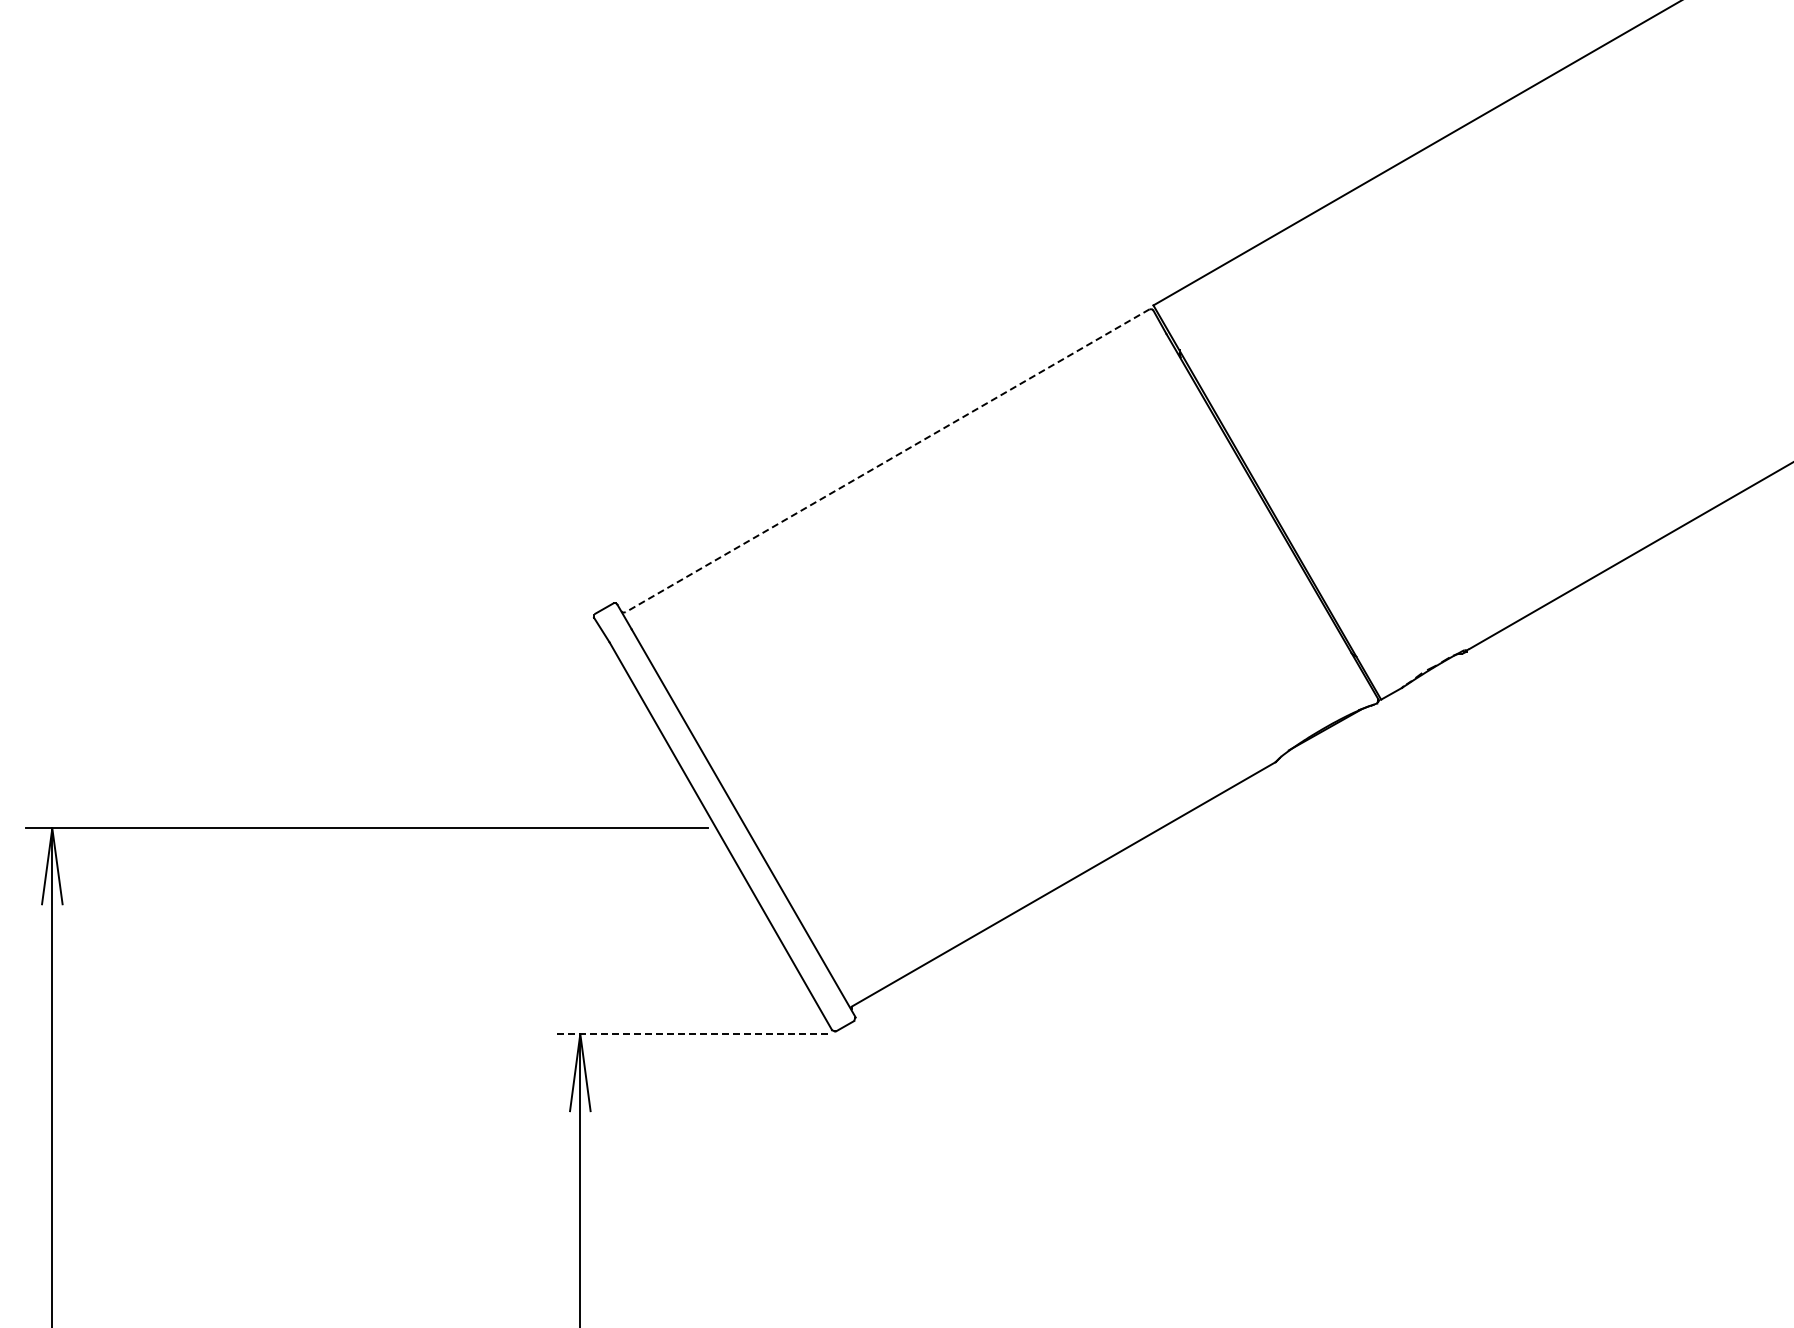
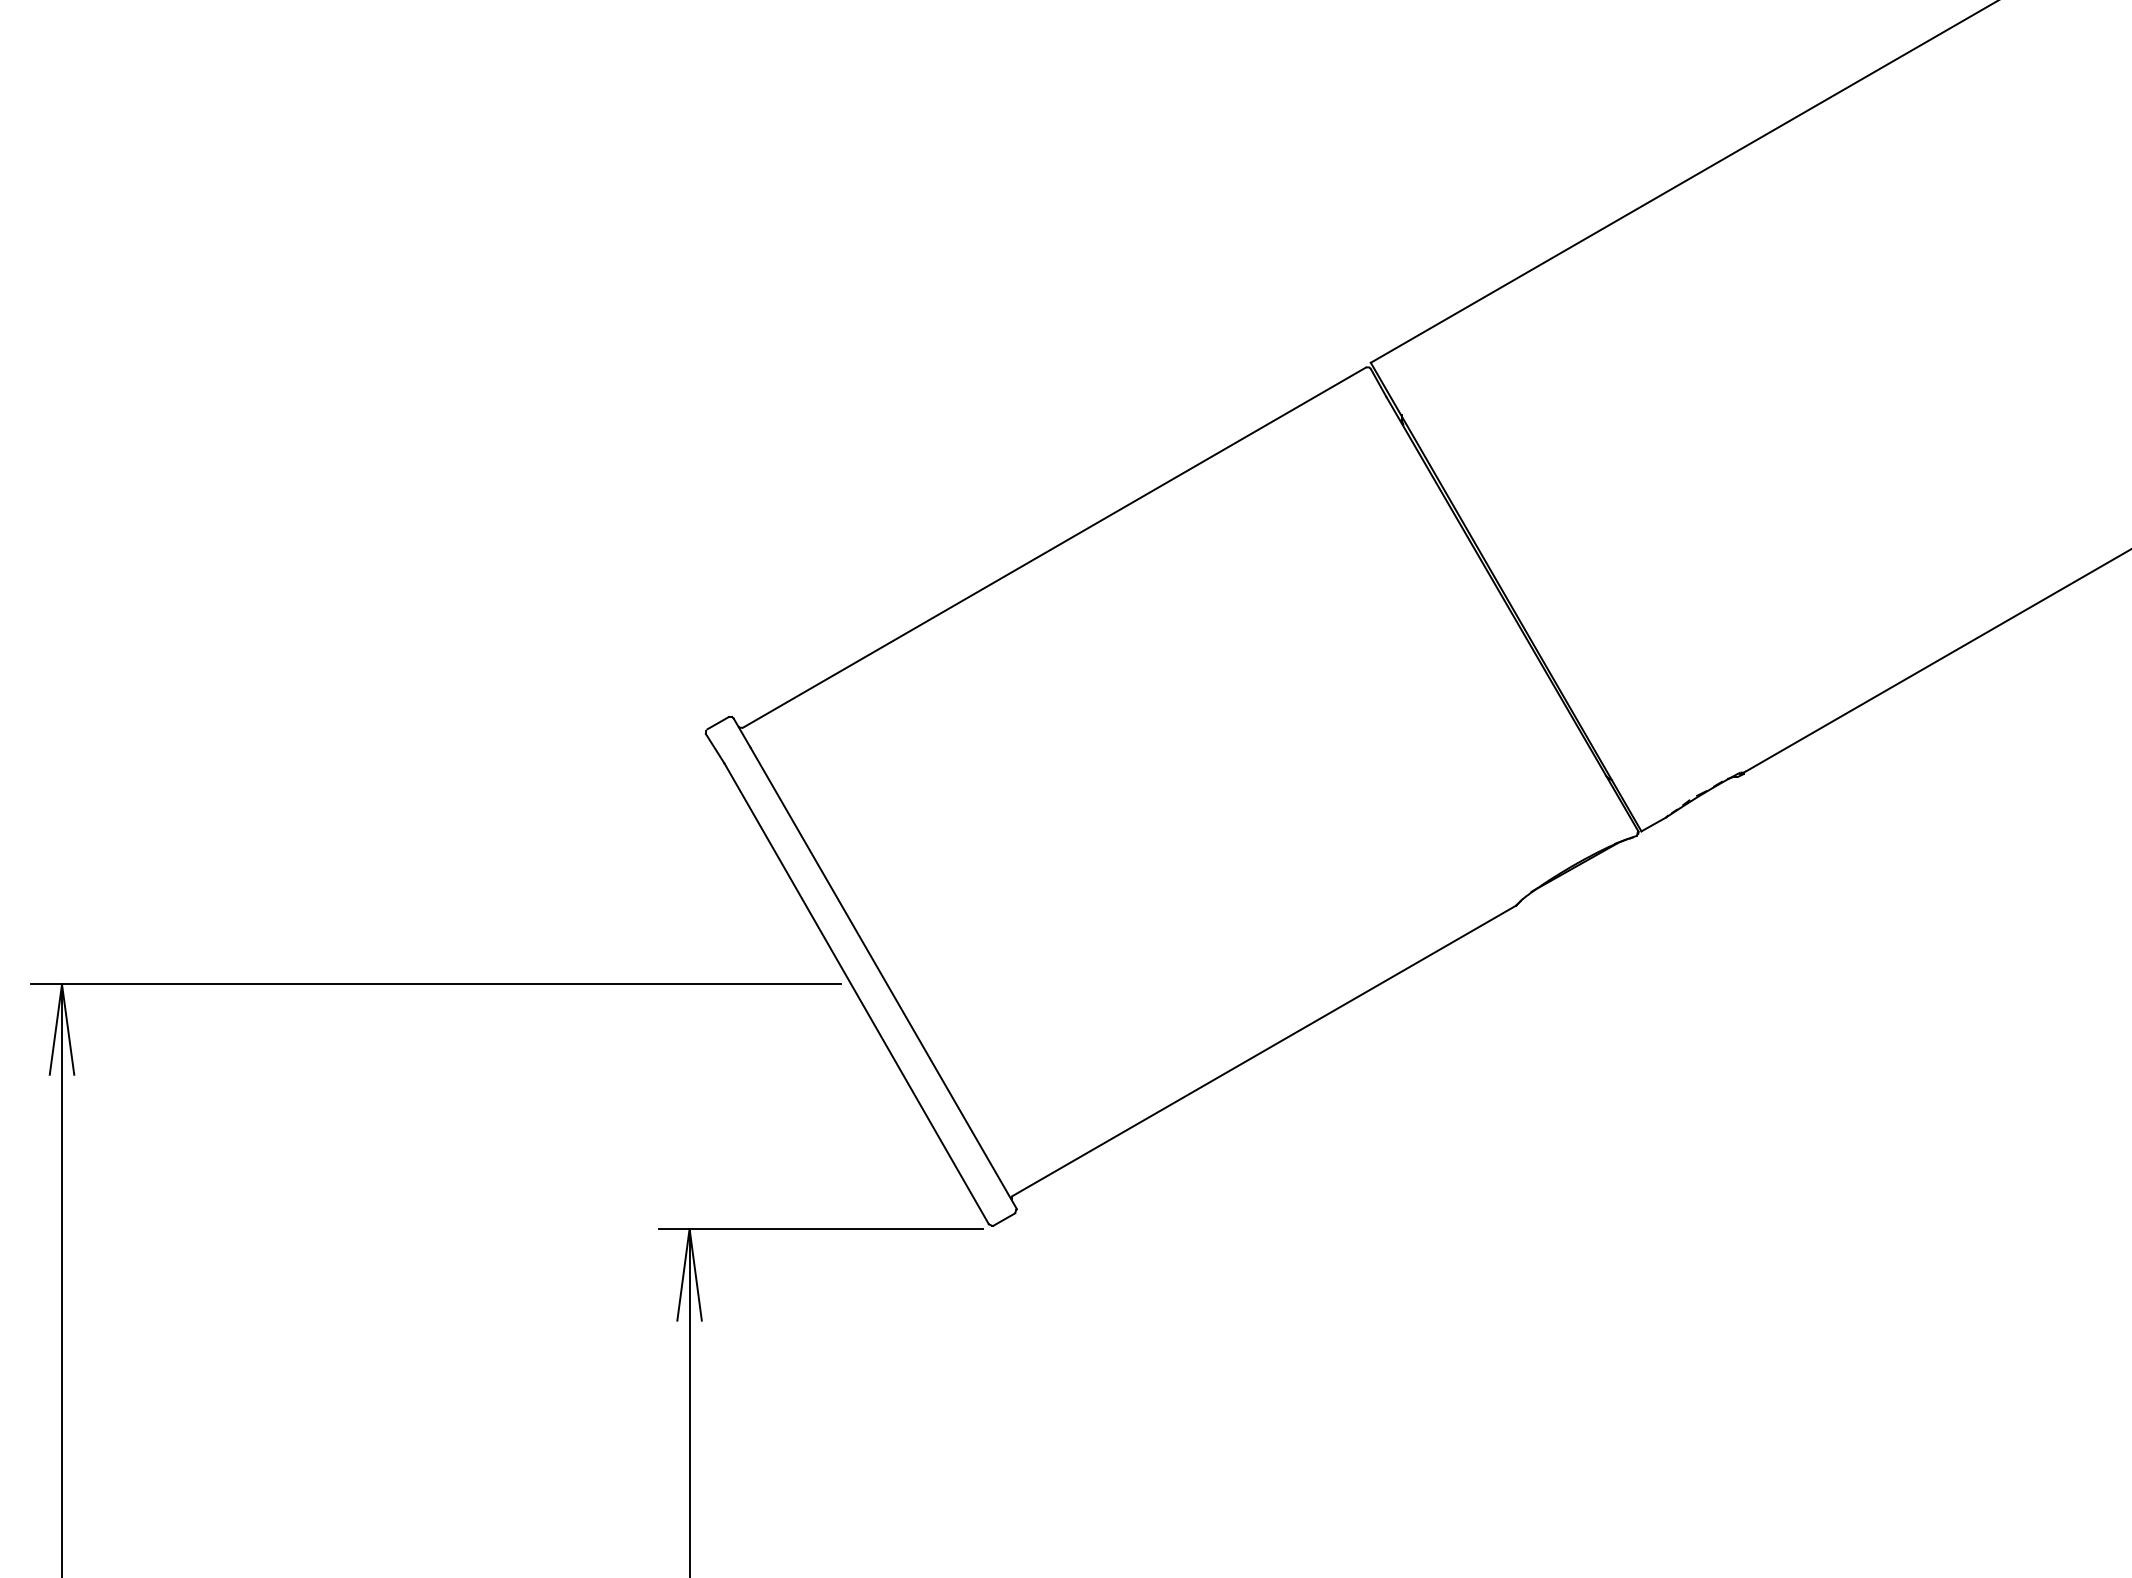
line: (887, 460) -> (1054, 547), dashed -> solid
line: (690, 1034) -> (820, 1229), dashed -> solid

